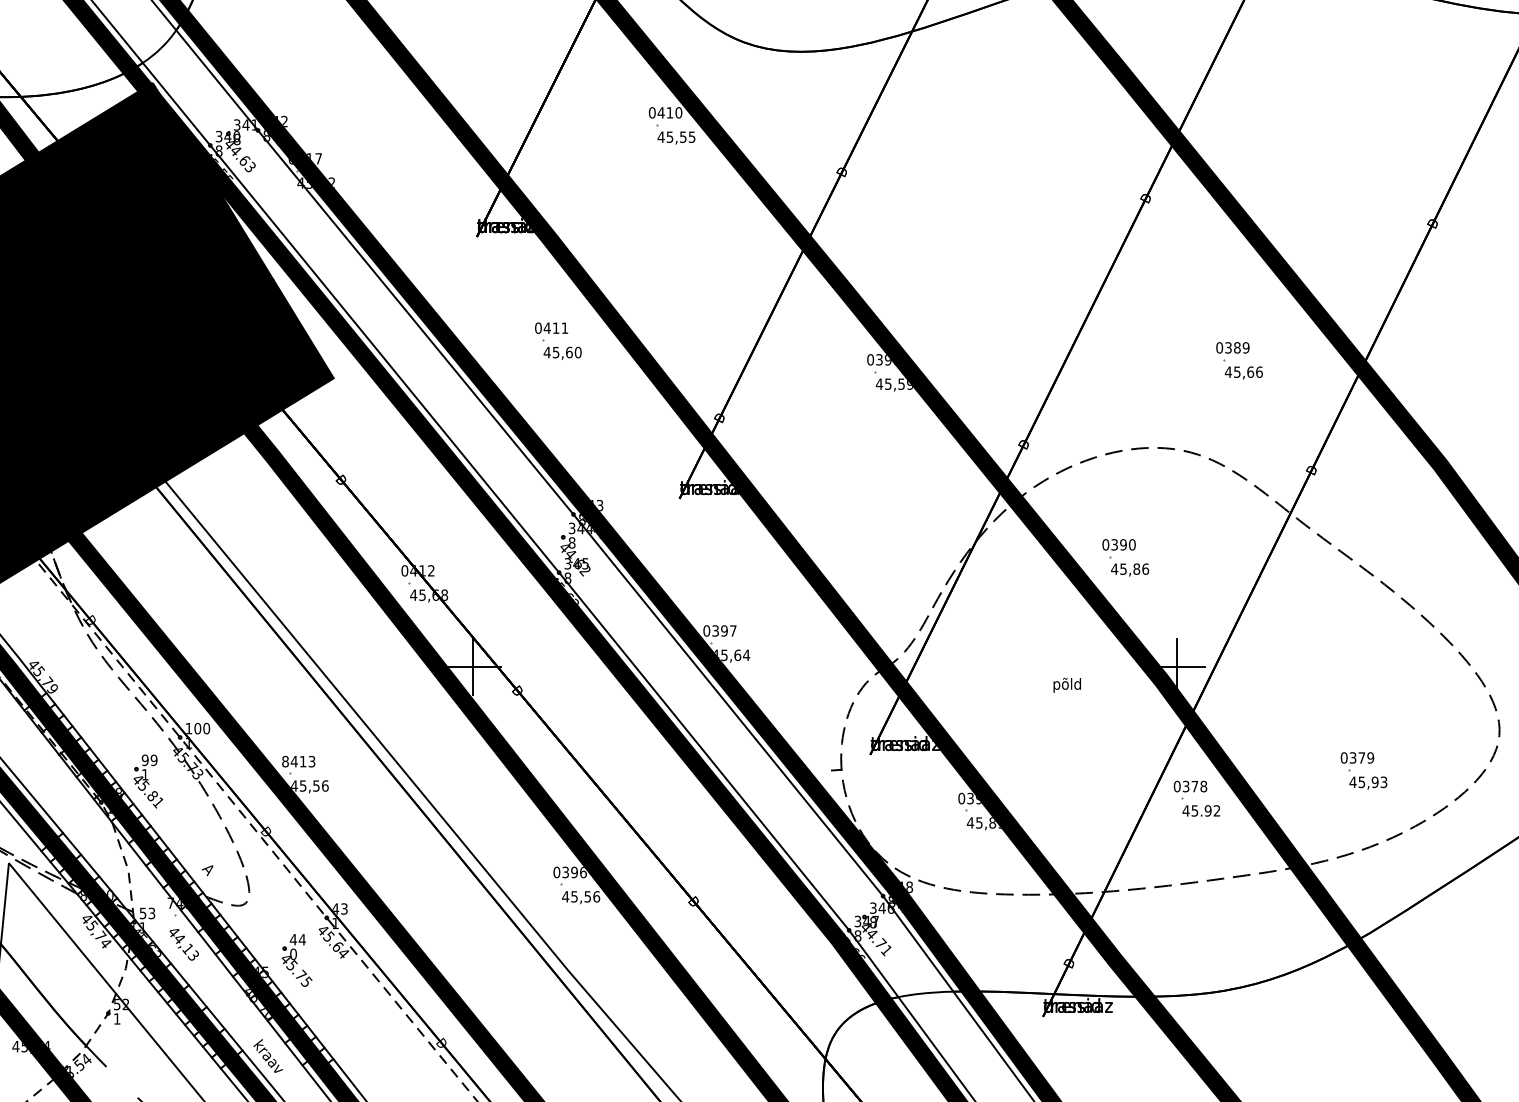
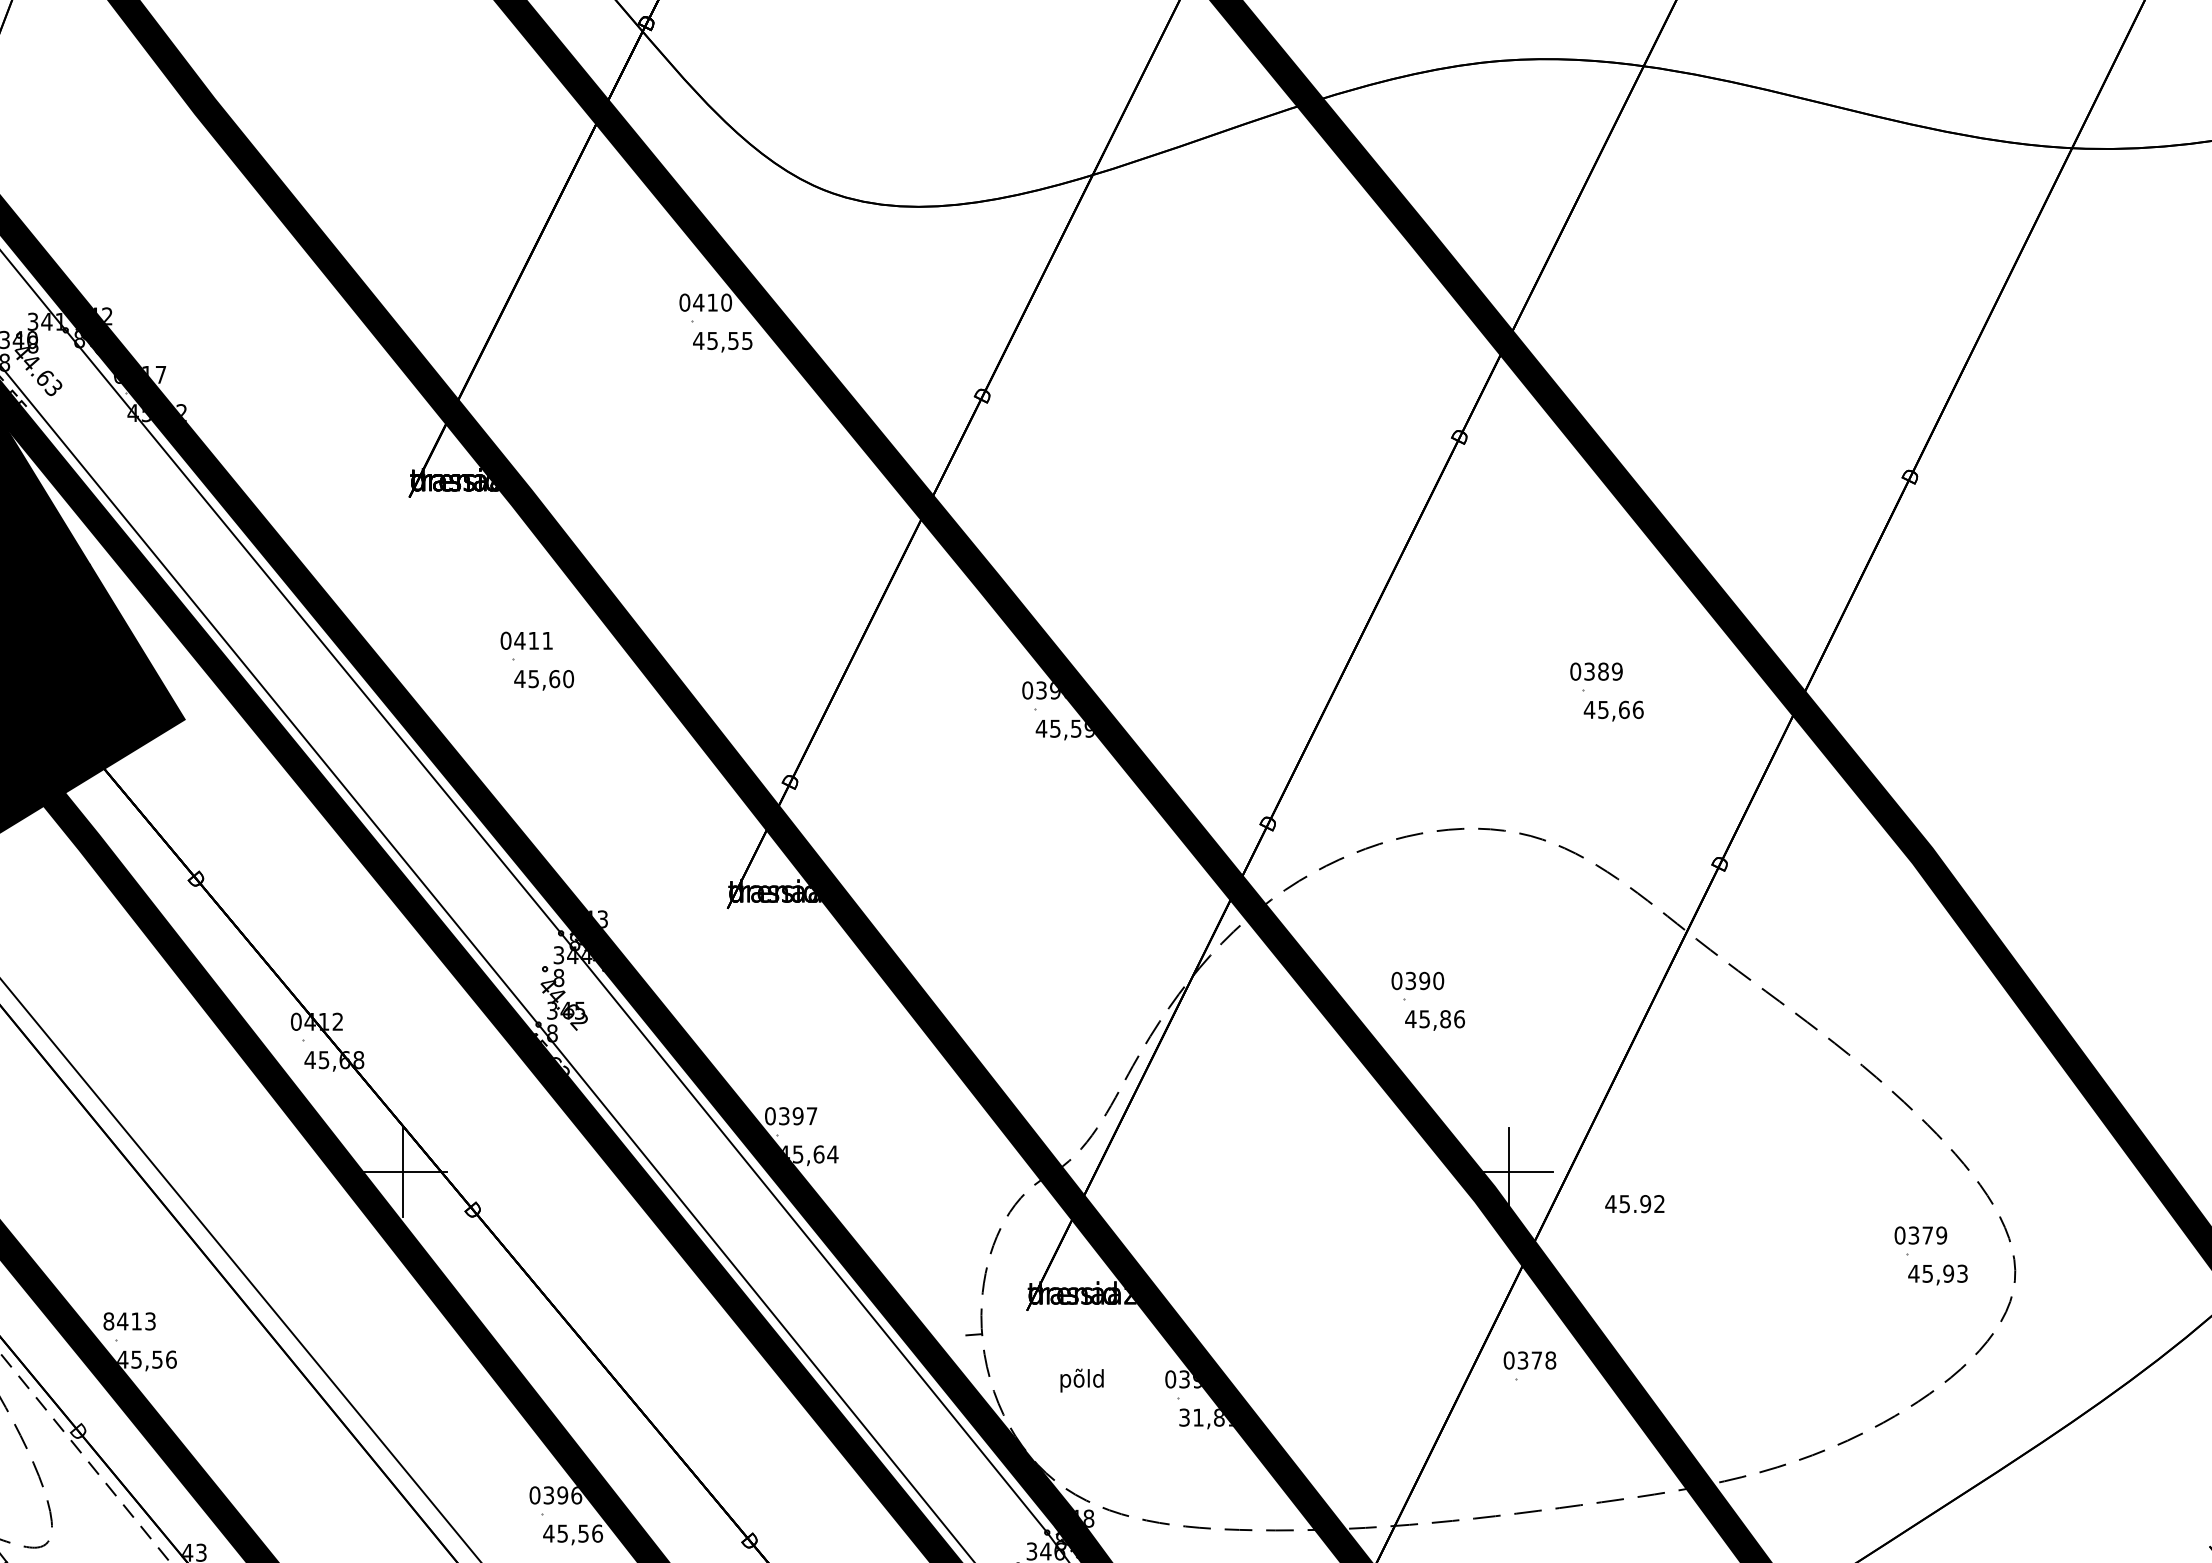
text: (1066, 684) -> (1080, 1379), moved
part: (1363, 770) -> (1930, 1255), moved
text: (1200, 810) -> (1633, 1203), moved
text: (983, 822) -> (1204, 1416), 45,89 -> 31,81

